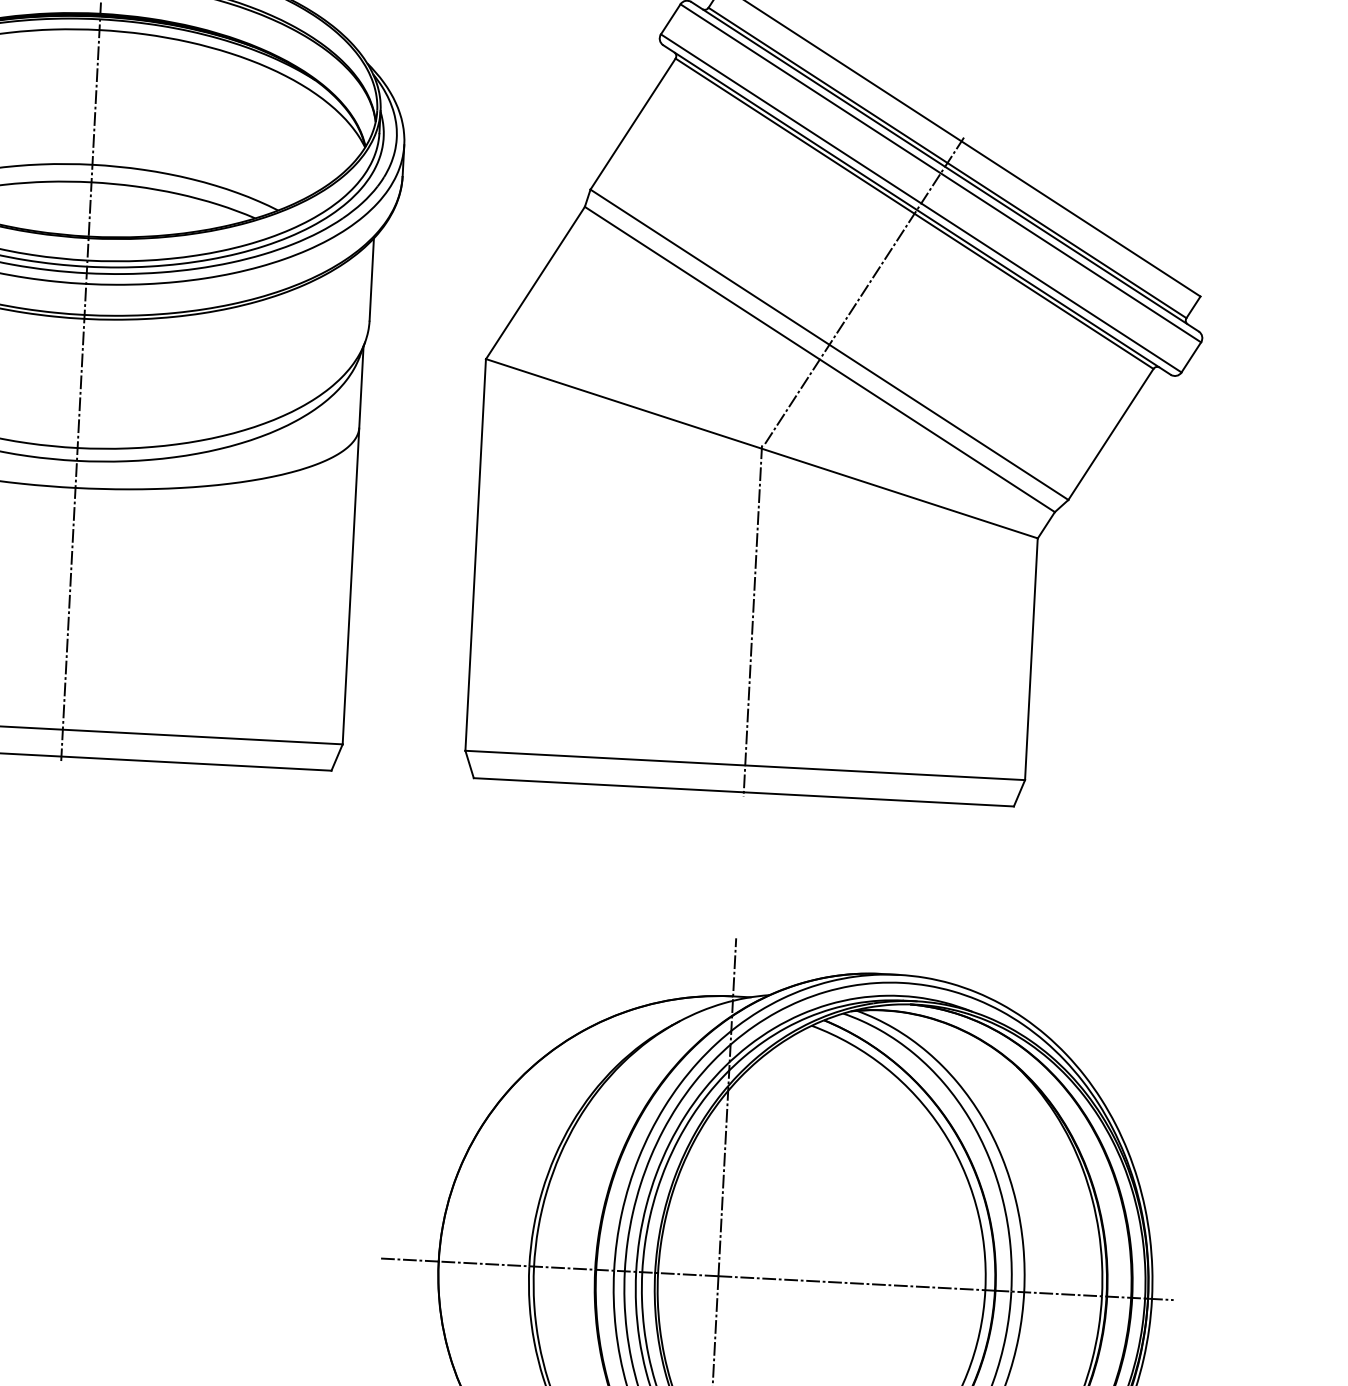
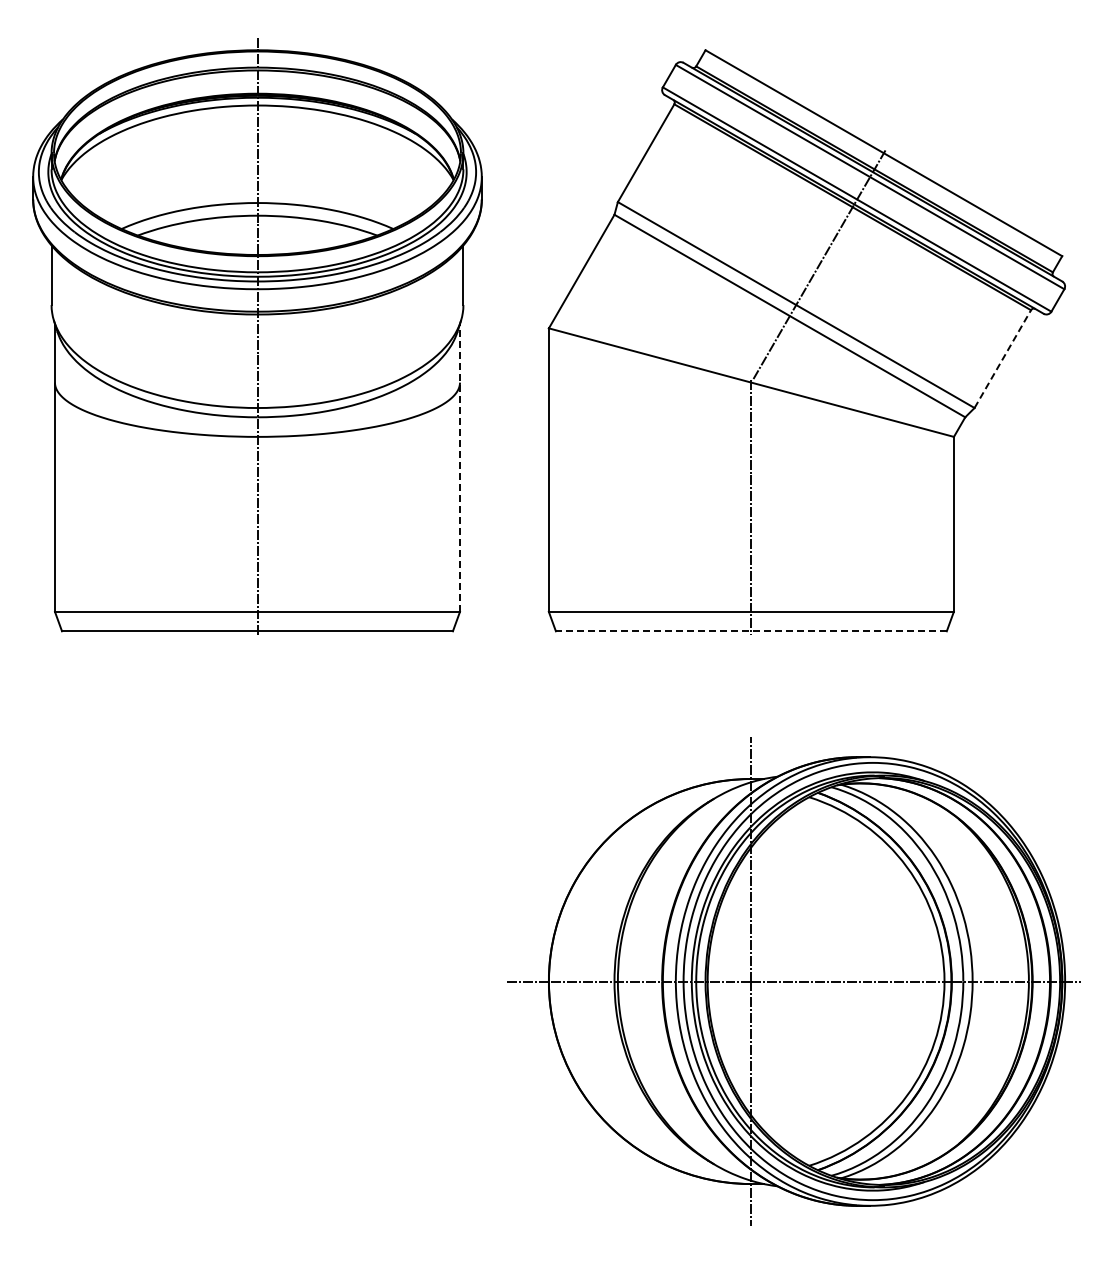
line: (1111, 433) -> (1003, 358), solid -> dashed
line: (353, 544) -> (460, 467), solid -> dashed
line: (742, 792) -> (750, 631), solid -> dashed

